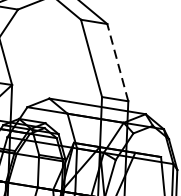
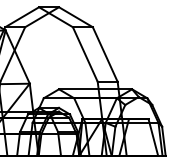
line: (118, 62) -> (105, 54), dashed -> solid

